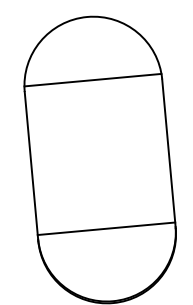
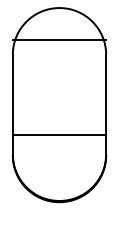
line: (92, 79) -> (59, 39), moved
line: (106, 228) -> (59, 134), moved

